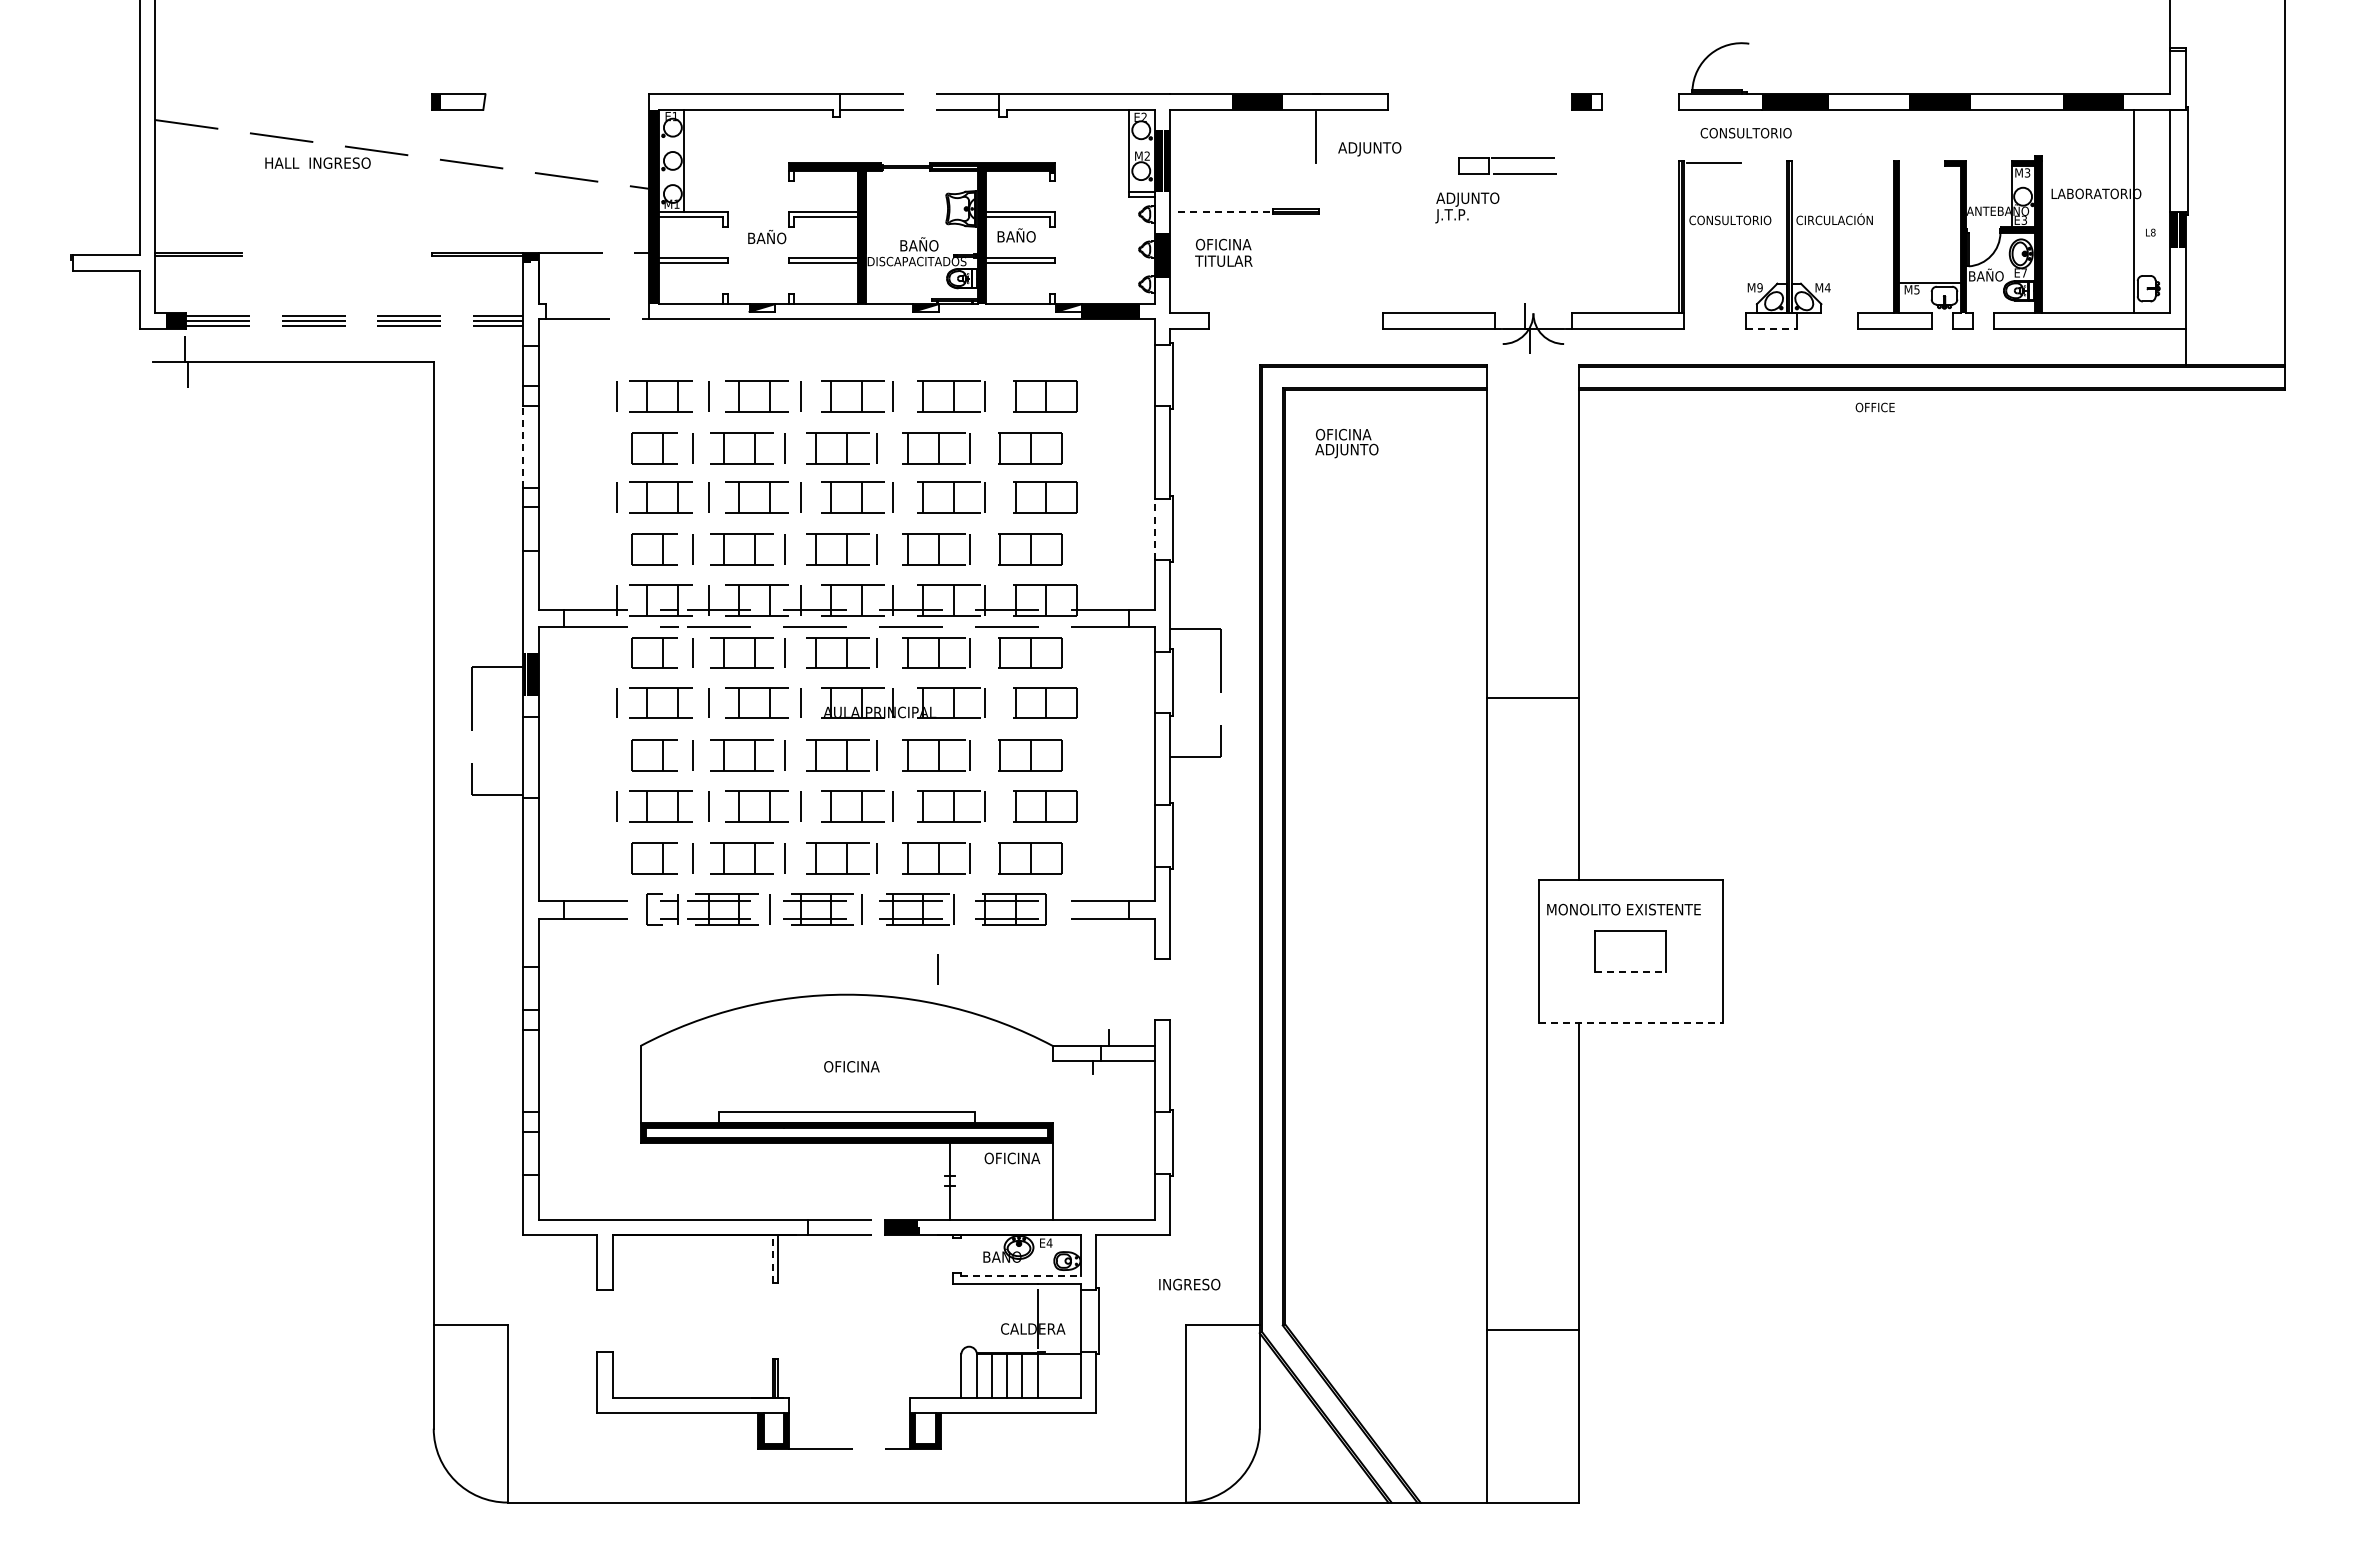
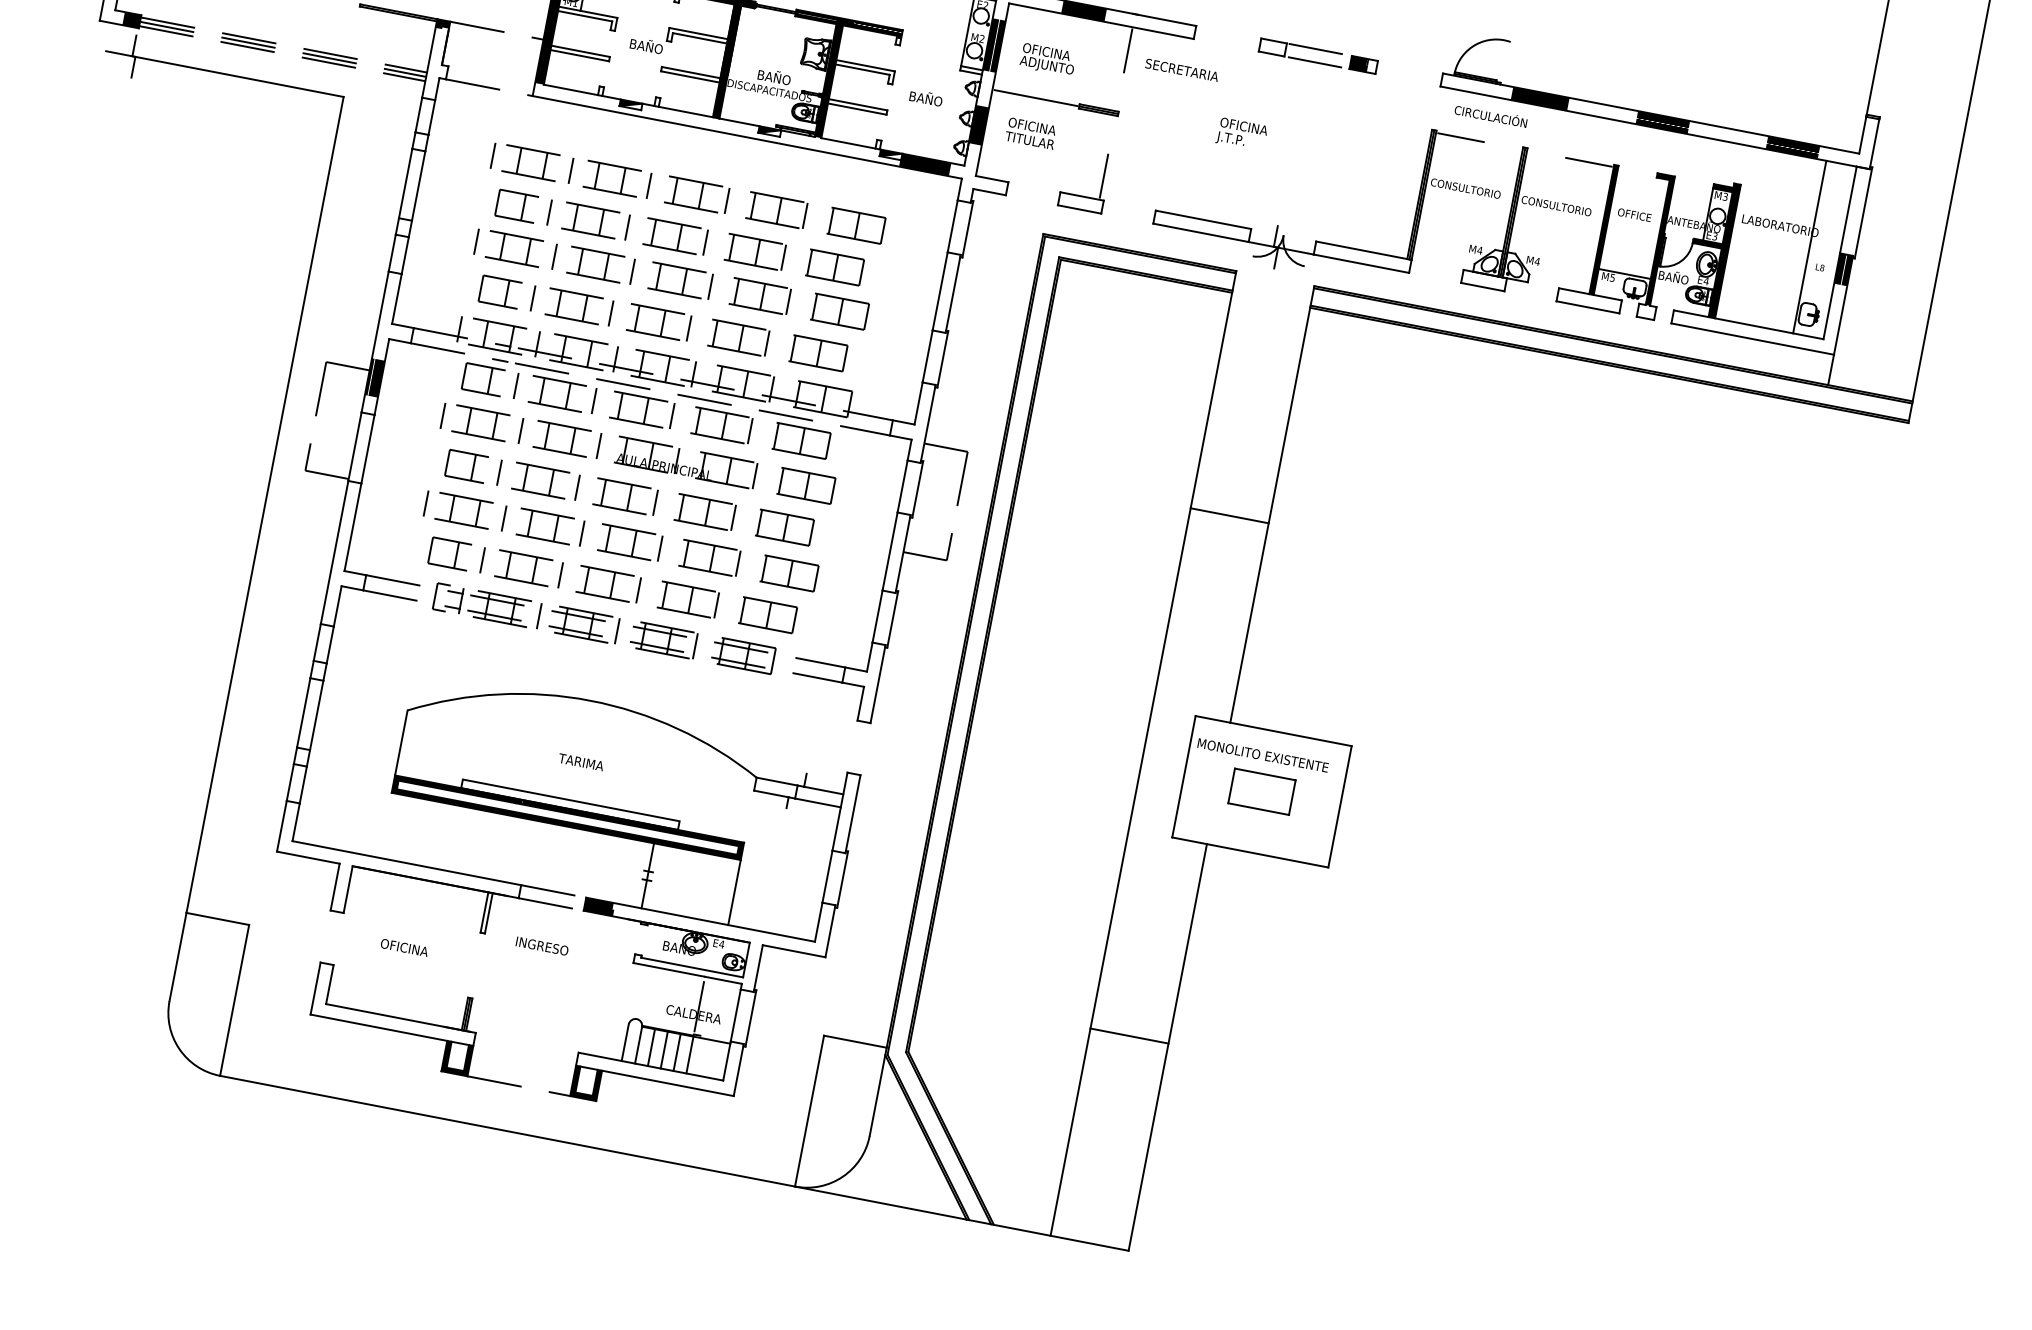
text: (1750, 131) -> (1497, 116), CONSULTORIO -> CIRCULACIÓN
text: (1381, 149) -> (1181, 71), ADJUNTO -> SECRETARIA
part: (1507, 158) -> (1302, 46), moved
line: (1864, 163) -> (1588, 162), added
text: (1467, 199) -> (1246, 128), ADJUNTO -> OFICINA
line: (1221, 211) -> (1035, 98), dashed -> solid
text: (1841, 219) -> (1560, 206), CIRCULACIÓN -> CONSULTORIO
text: (1016, 235) -> (926, 97), moved
text: (2024, 272) -> (1706, 280), E7 -> E4
text: (1759, 287) -> (1479, 250), M9 -> M4
part: (1295, 312) -> (1082, 195), added
line: (1771, 328) -> (1483, 286), dashed -> solid
text: (1874, 407) -> (1634, 214), moved
text: (1346, 443) -> (1047, 59), moved
line: (523, 446) -> (405, 183), dashed -> solid
line: (1154, 529) -> (927, 356), dashed -> solid
line: (1533, 698) -> (1229, 515), moved
line: (937, 969) -> (671, 694), removed
line: (1630, 971) -> (1258, 808), dashed -> solid
line: (1631, 1022) -> (1251, 852), dashed -> solid
text: (851, 1066) -> (582, 762), OFICINA -> TARIMA
text: (1012, 1158) -> (404, 947), moved
line: (772, 1258) -> (484, 912), dashed -> solid
line: (1021, 1275) -> (692, 967), dashed -> solid
text: (1189, 1284) -> (542, 946), moved
line: (1533, 1330) -> (1129, 1036), moved

